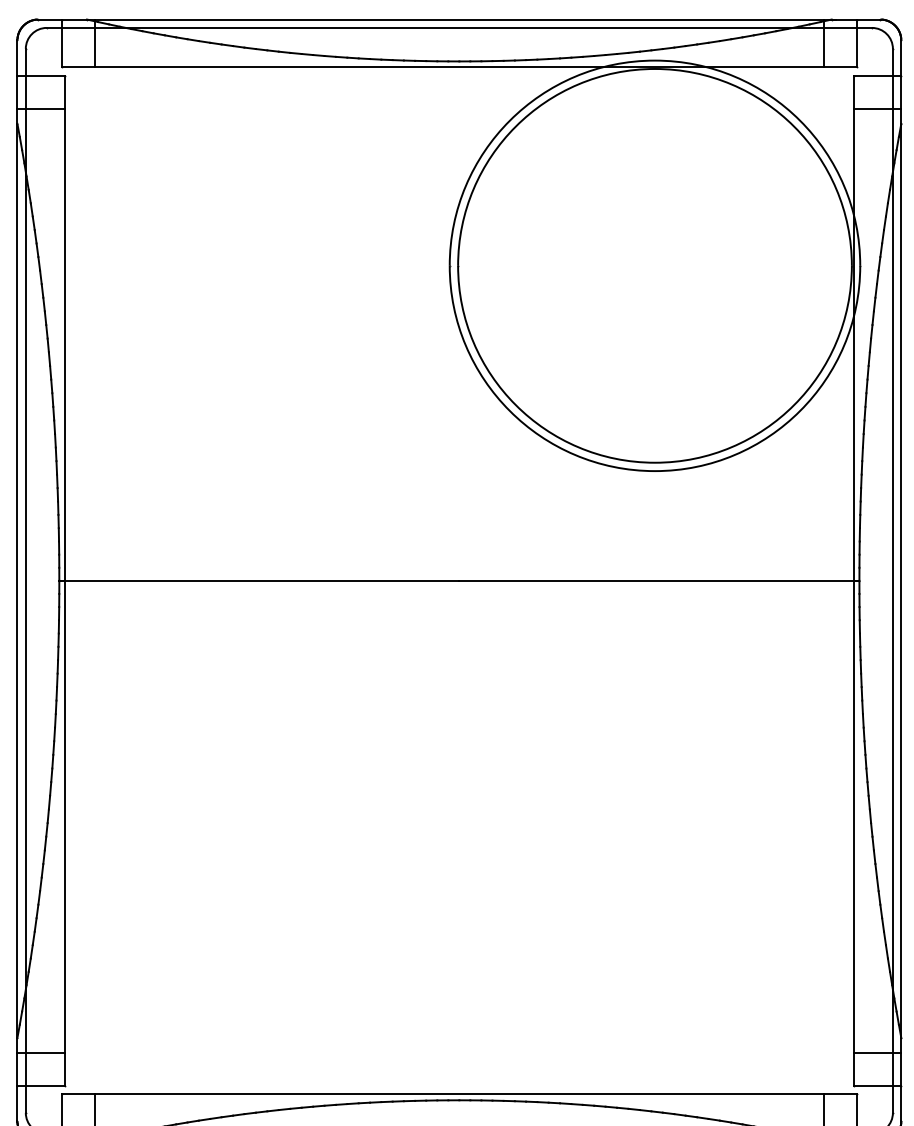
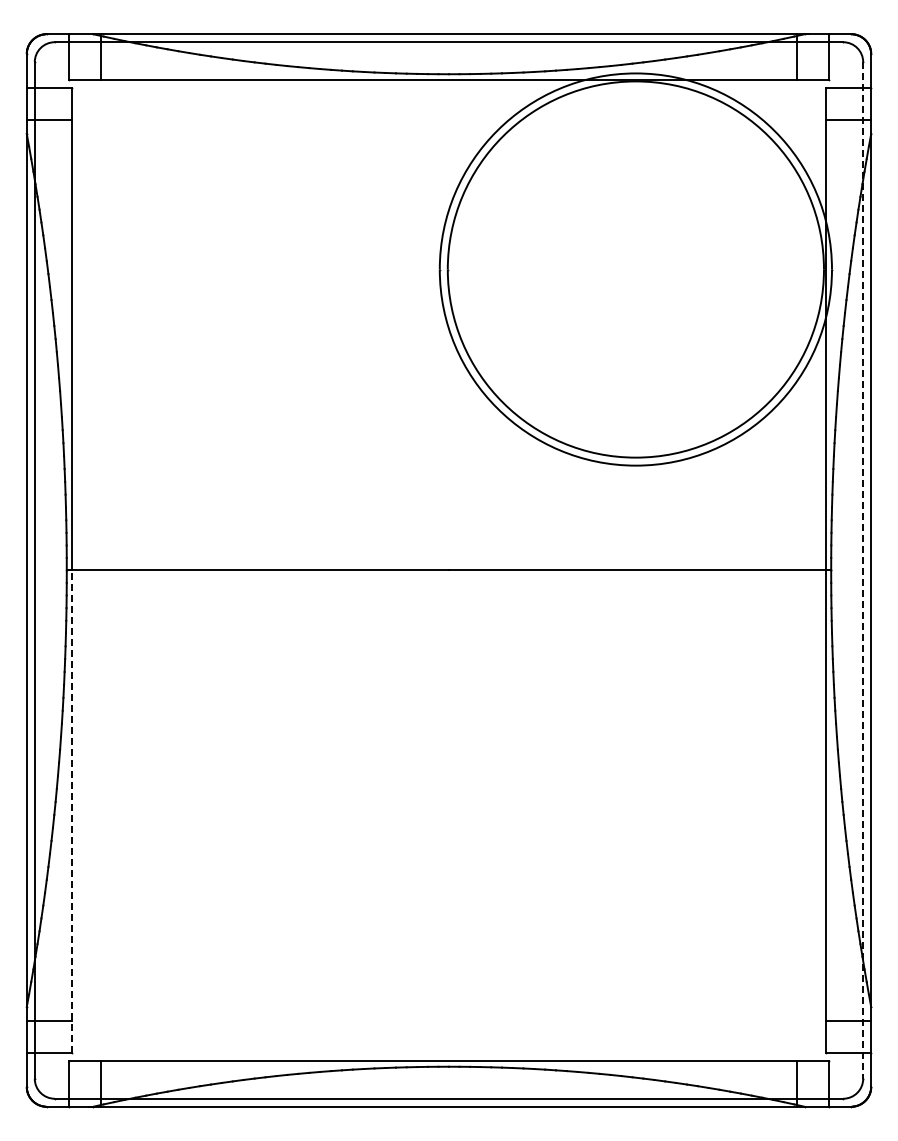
line: (893, 580) -> (863, 570), solid -> dashed
line: (65, 833) -> (72, 811), solid -> dashed

